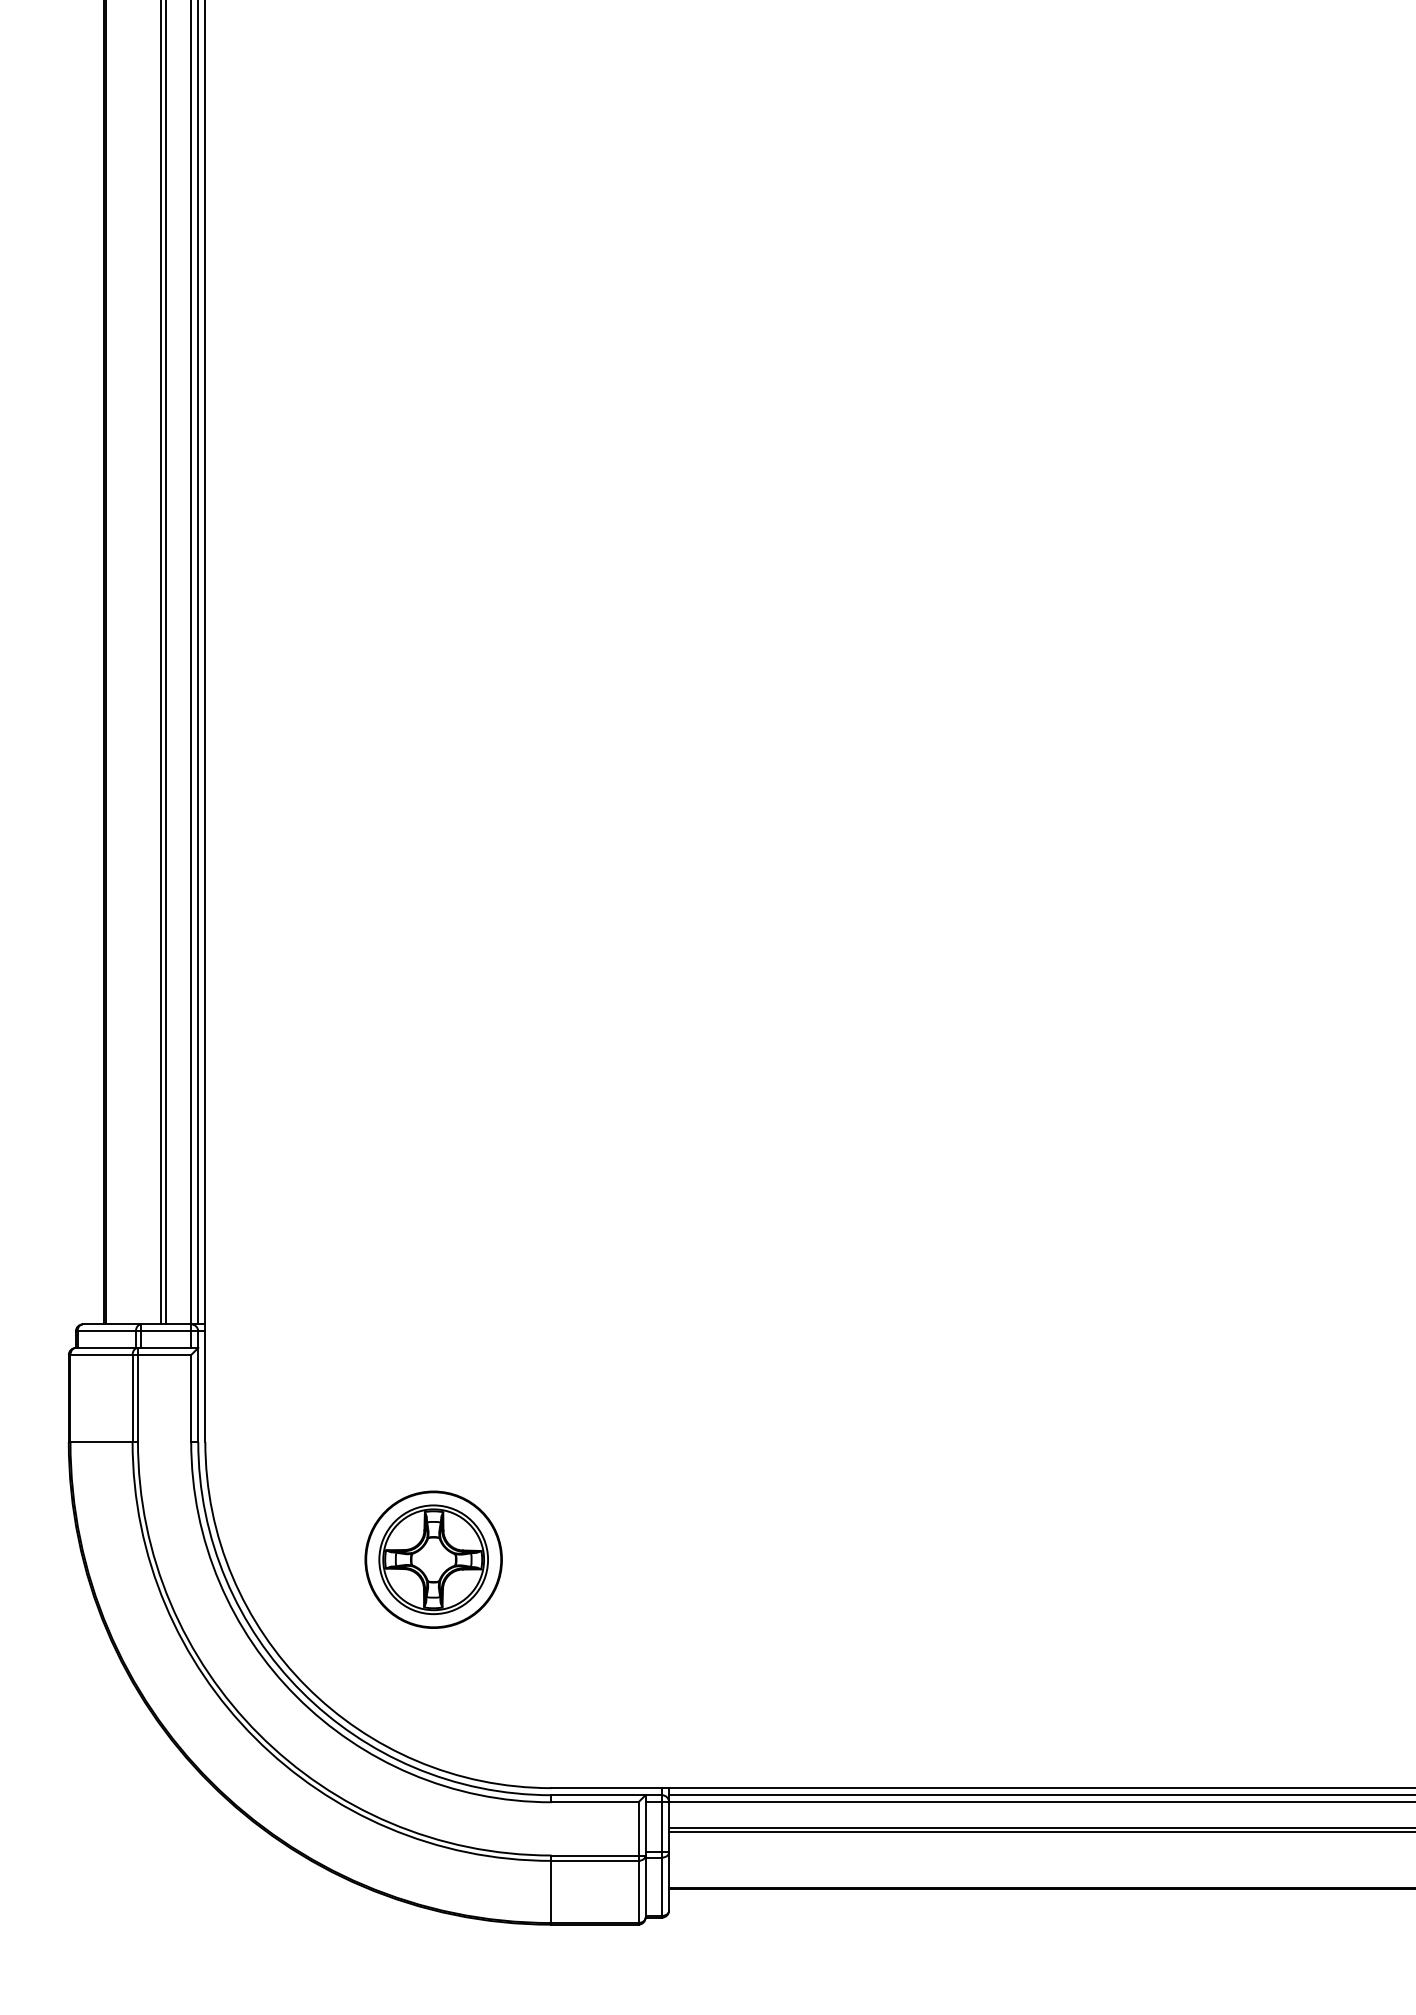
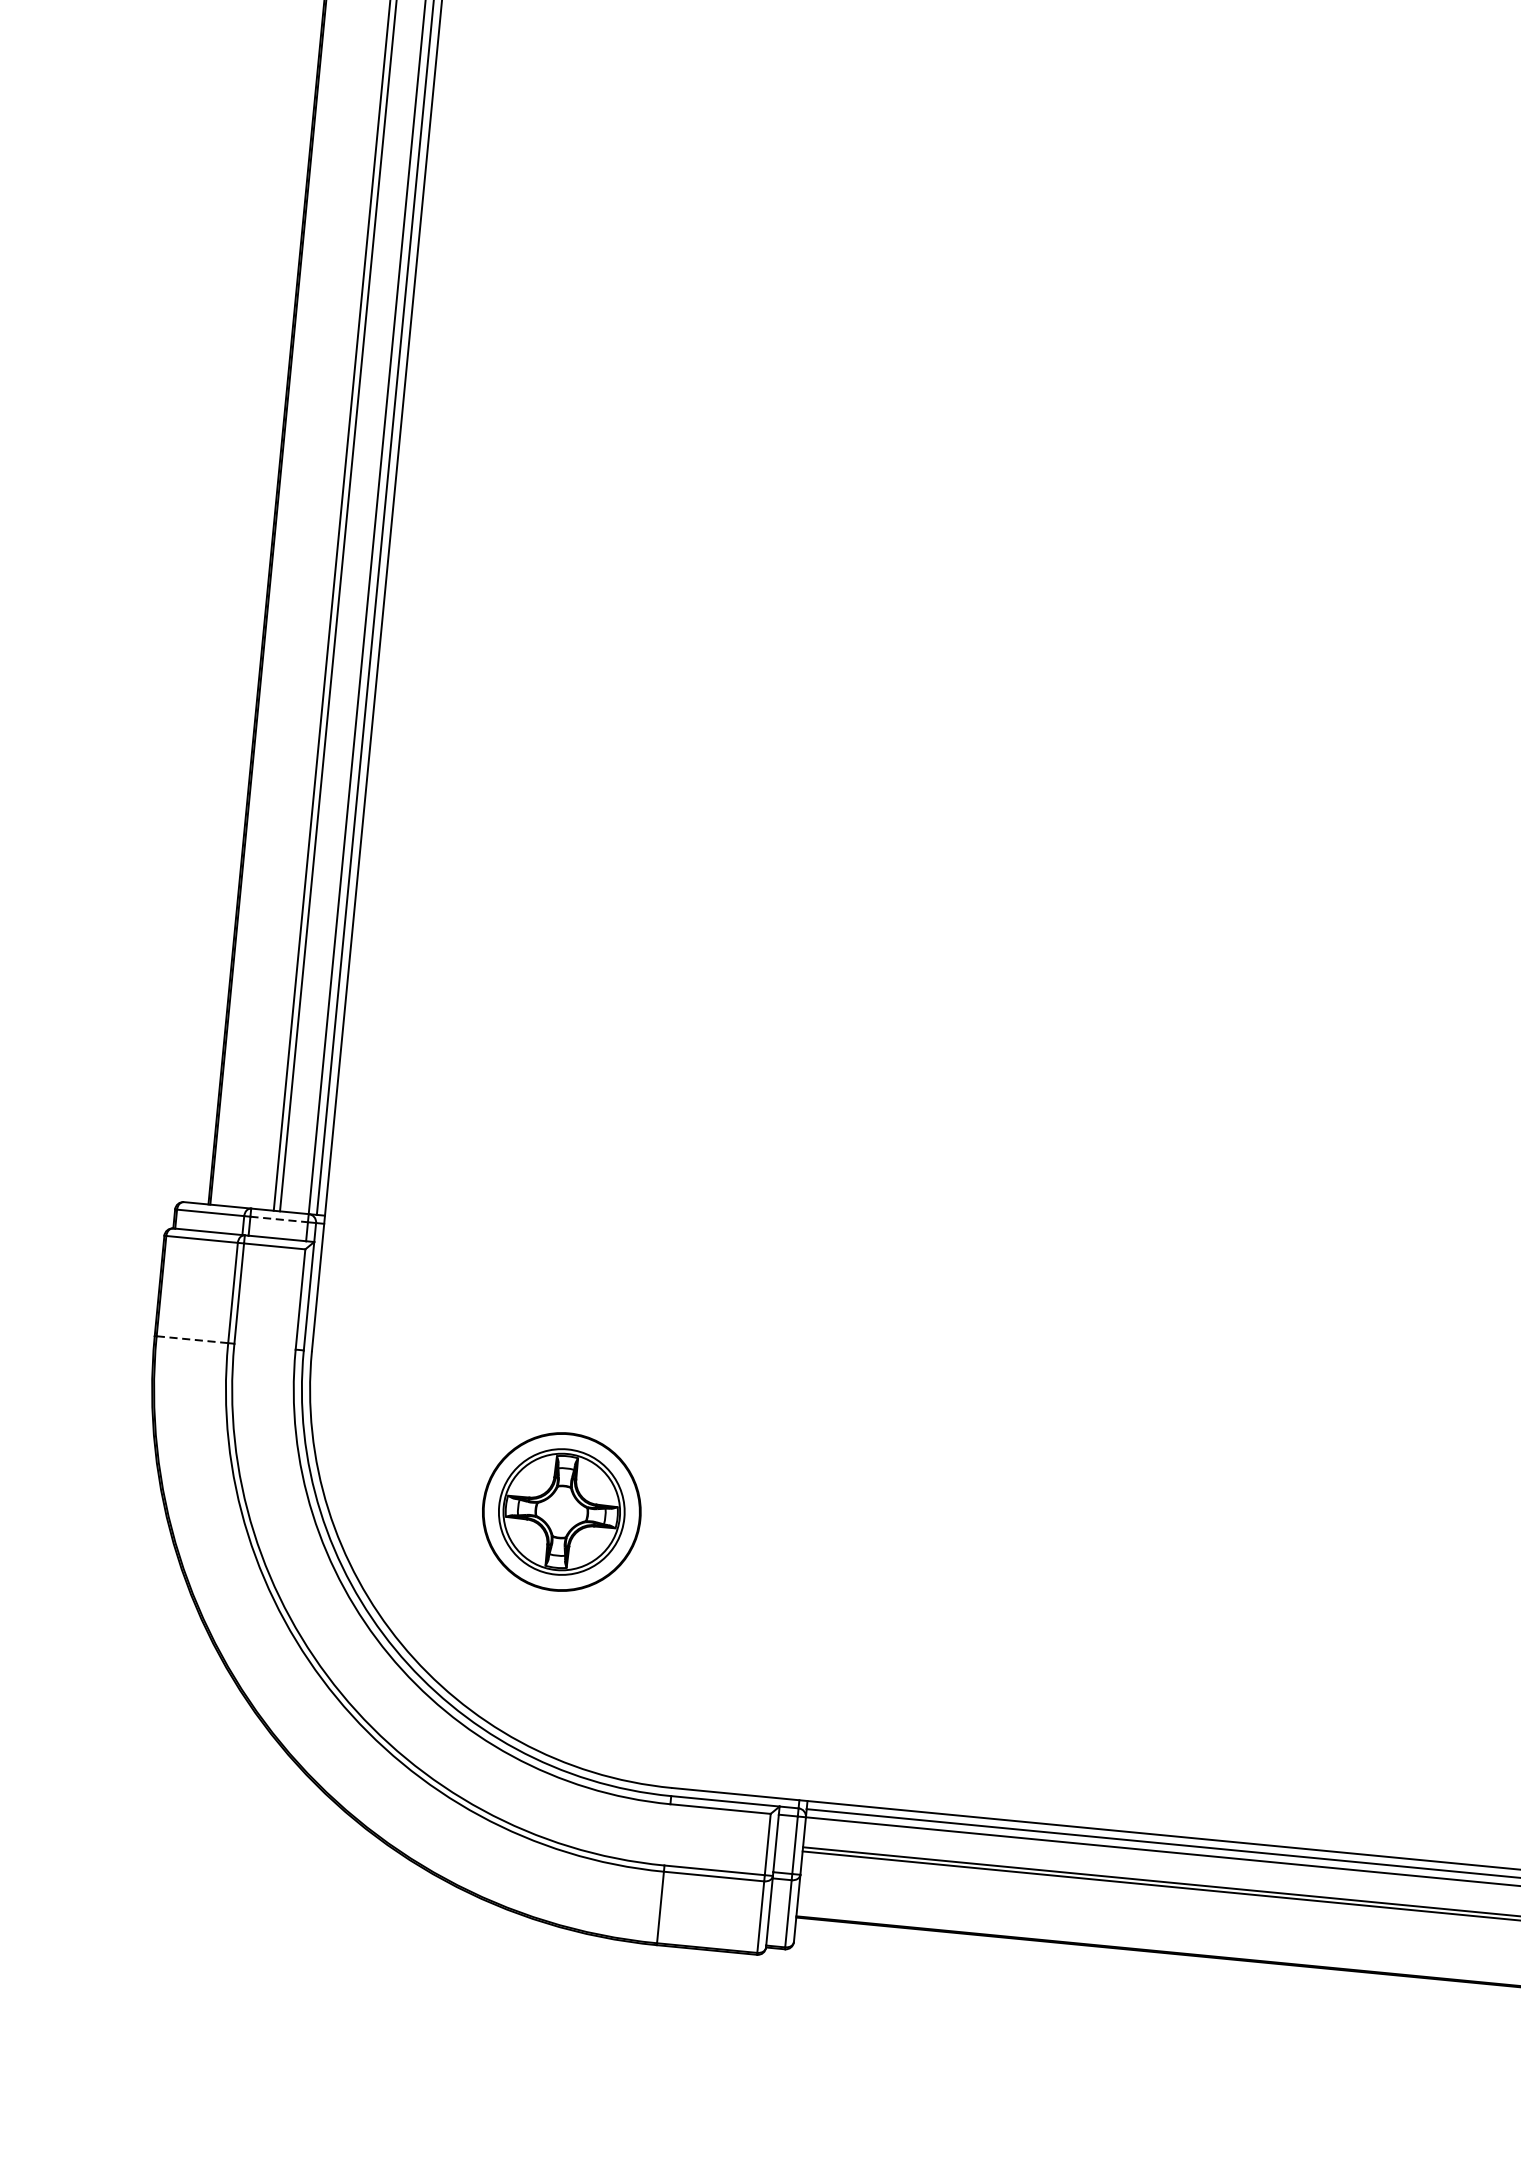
line: (166, 1331) -> (279, 1219), solid -> dashed
line: (101, 1442) -> (192, 1340), solid -> dashed

